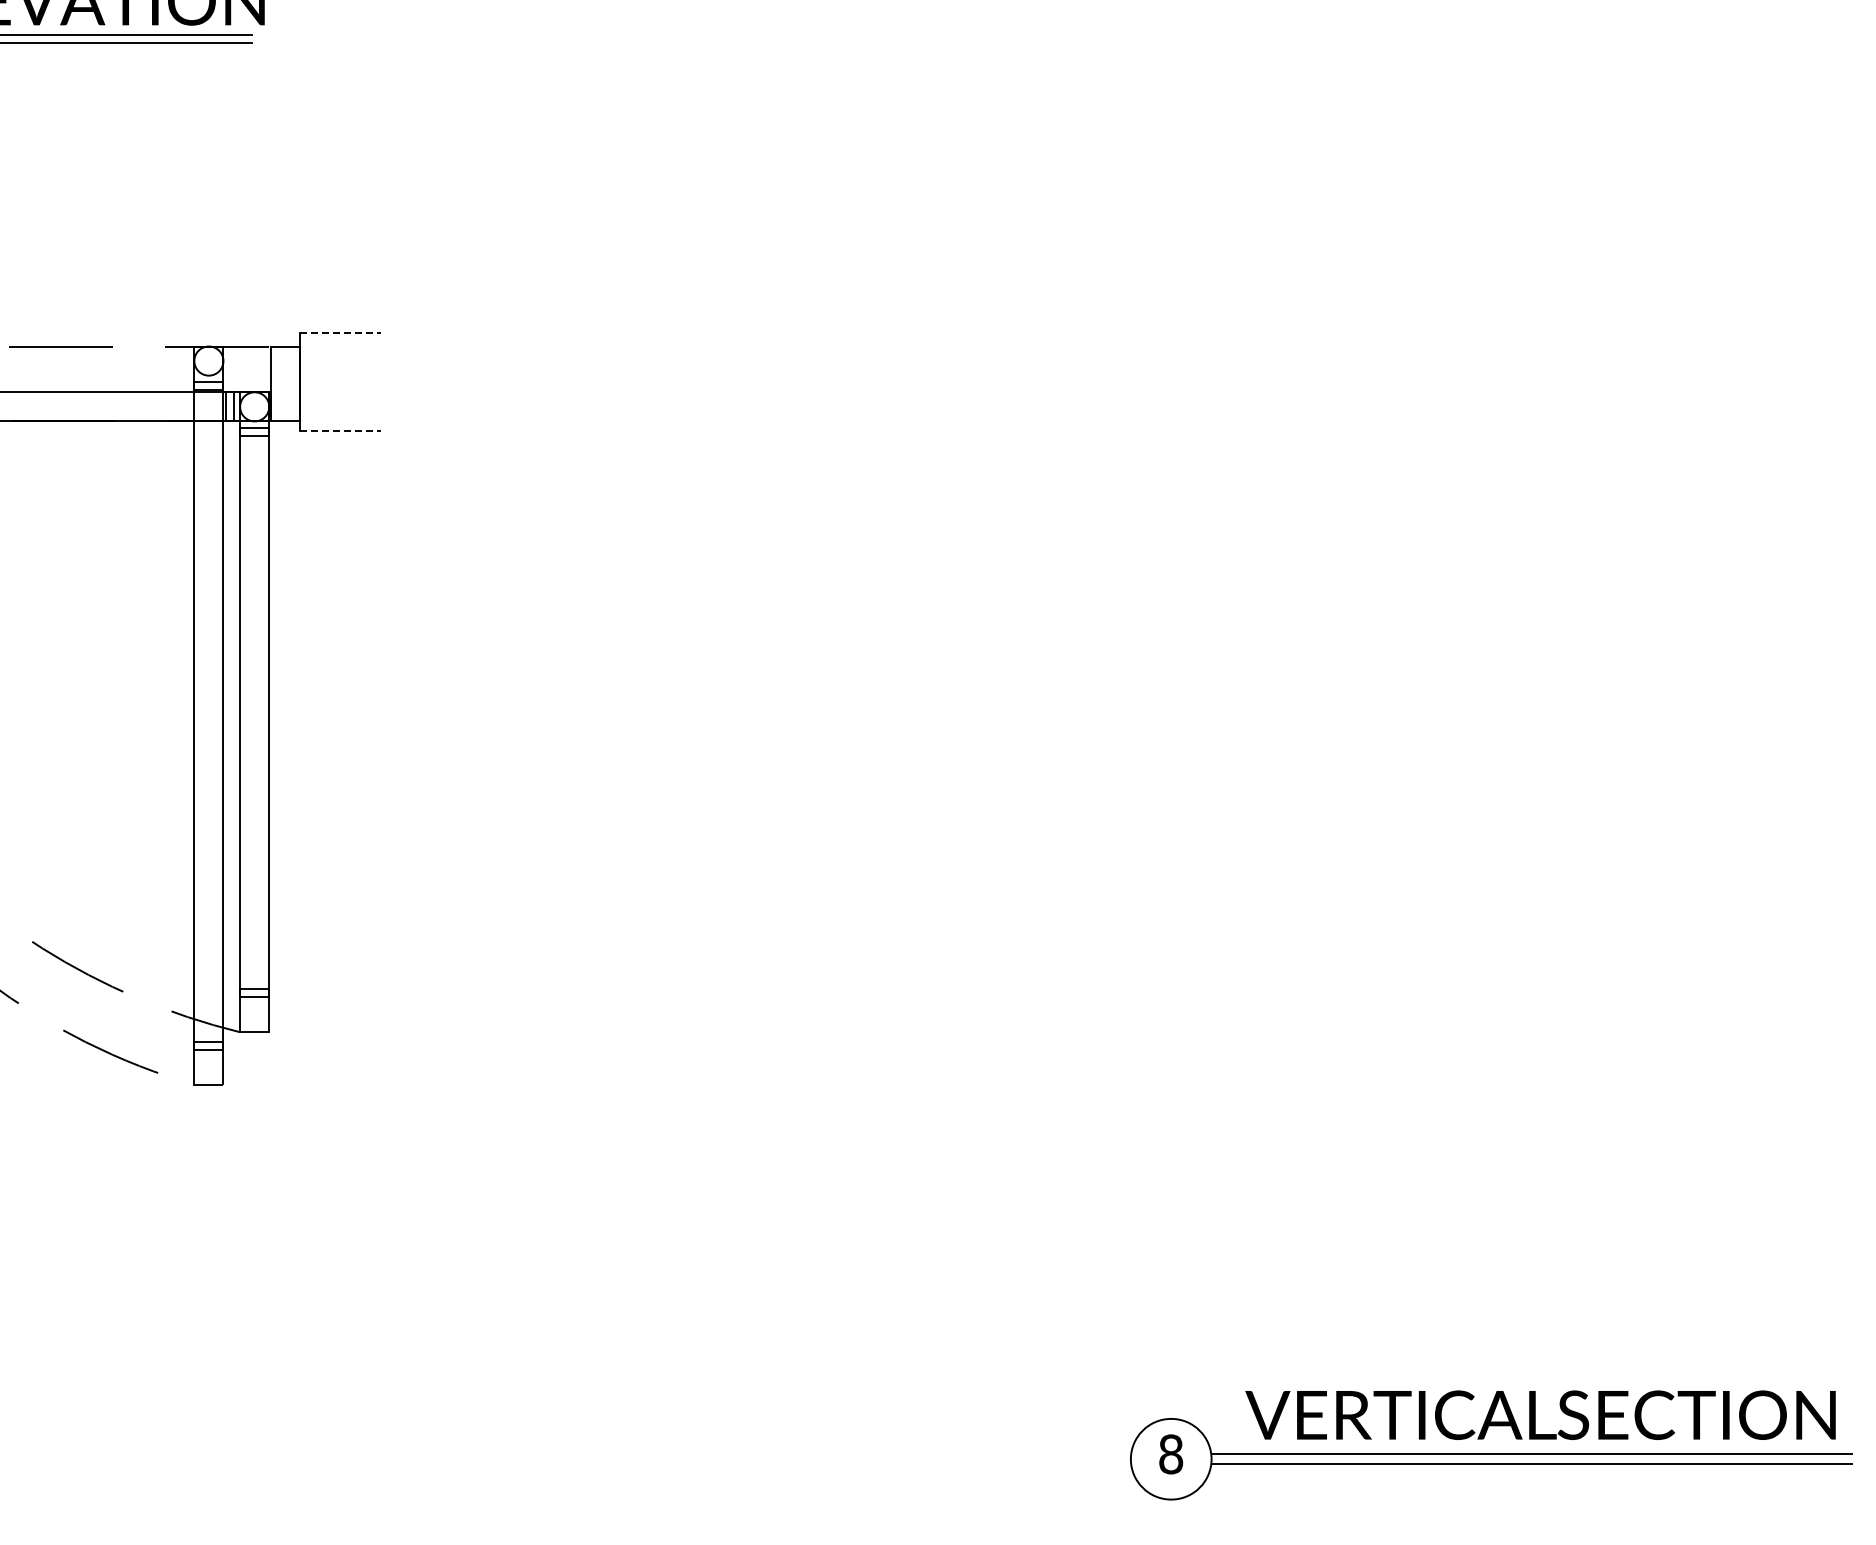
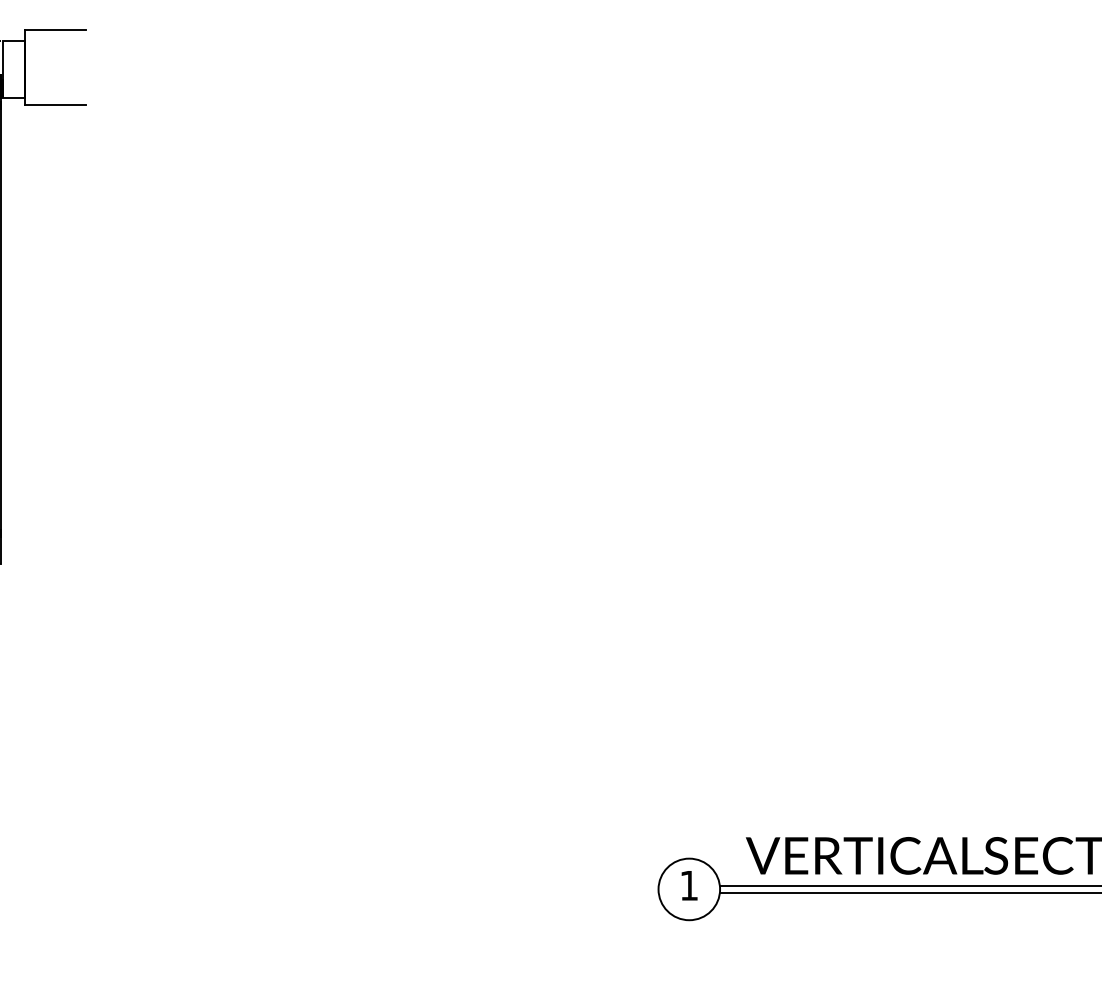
line: (341, 333) -> (56, 30), dashed -> solid
line: (341, 431) -> (56, 105), dashed -> solid
text: (1171, 1454) -> (689, 885), 8 -> 1

